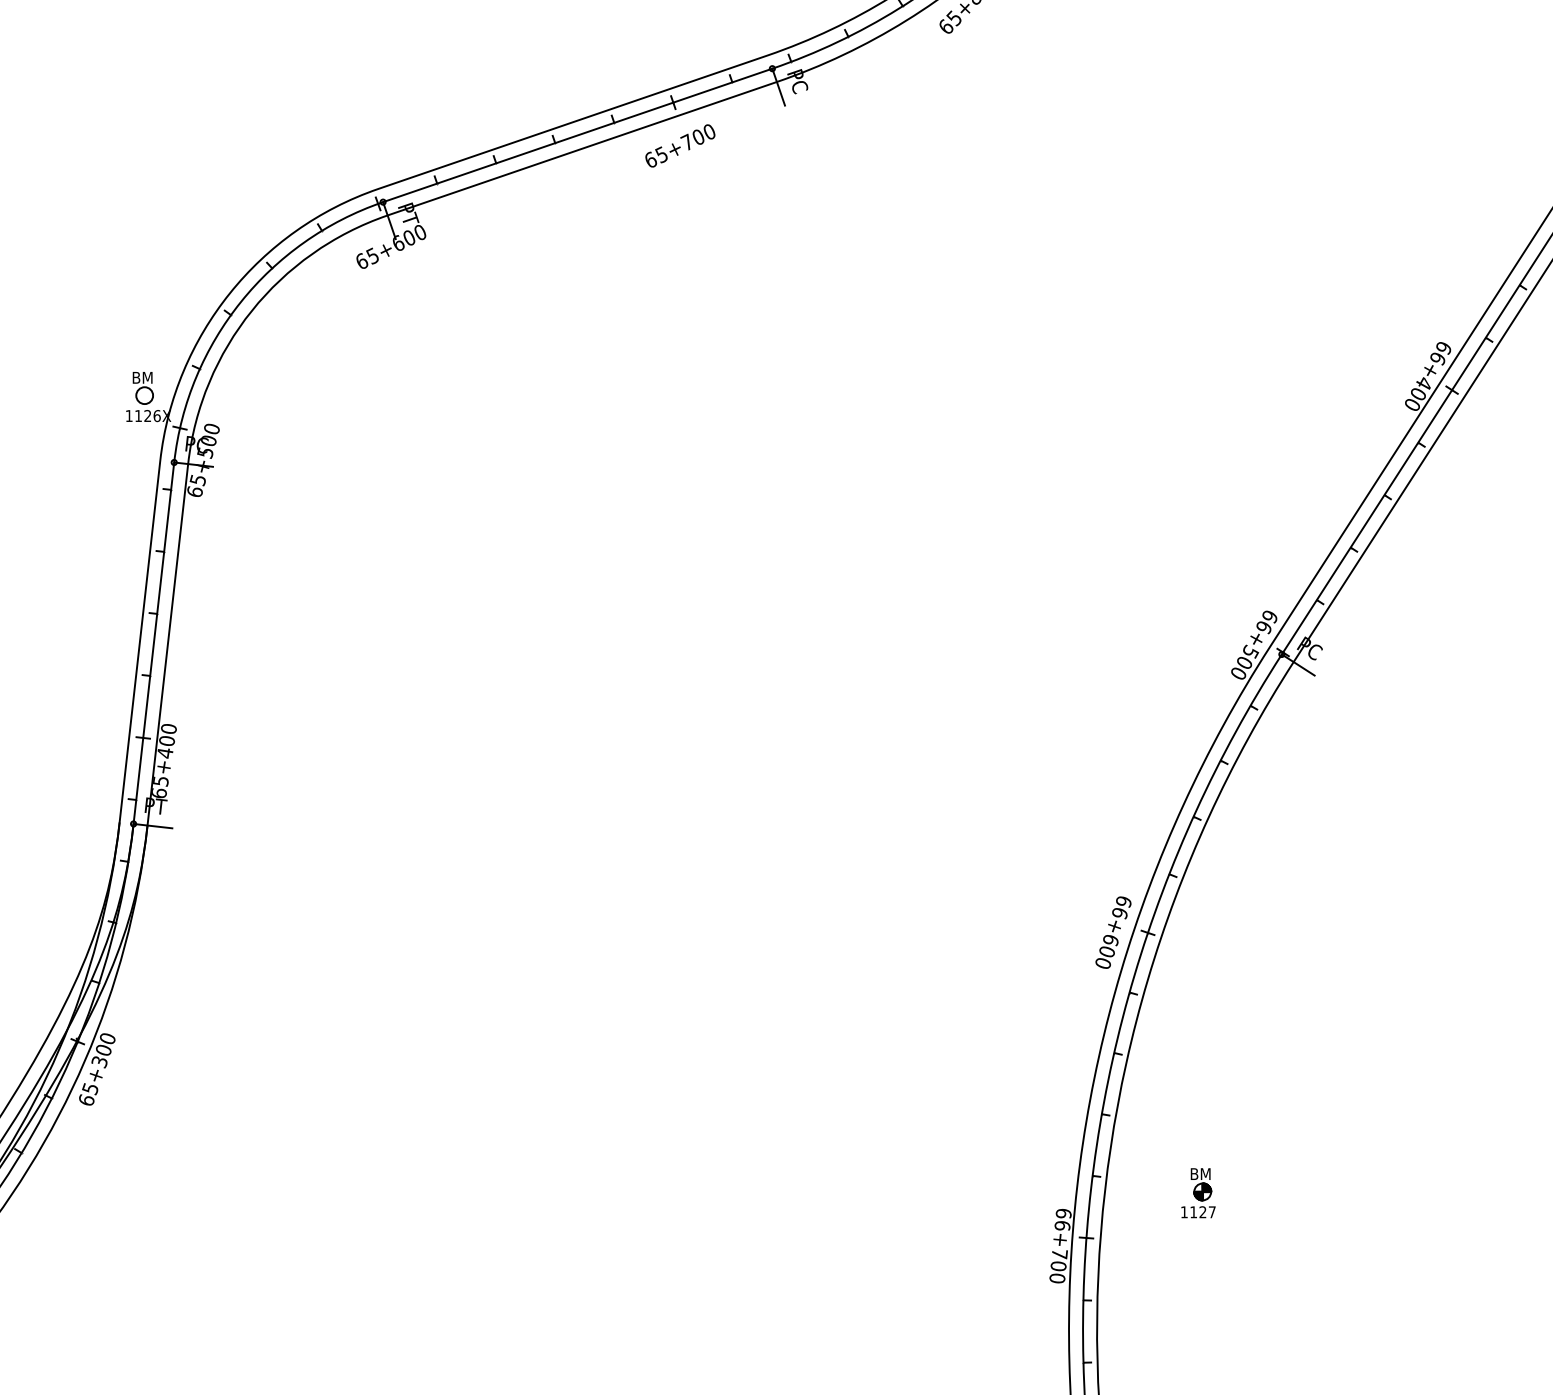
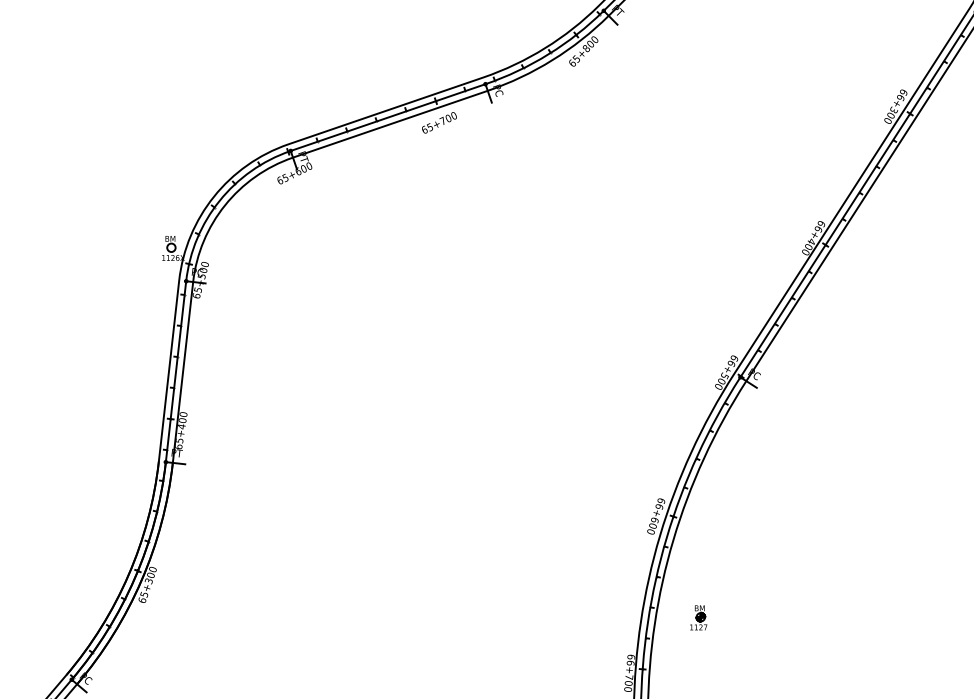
part: (1198, 1192) -> (698, 617), moved

